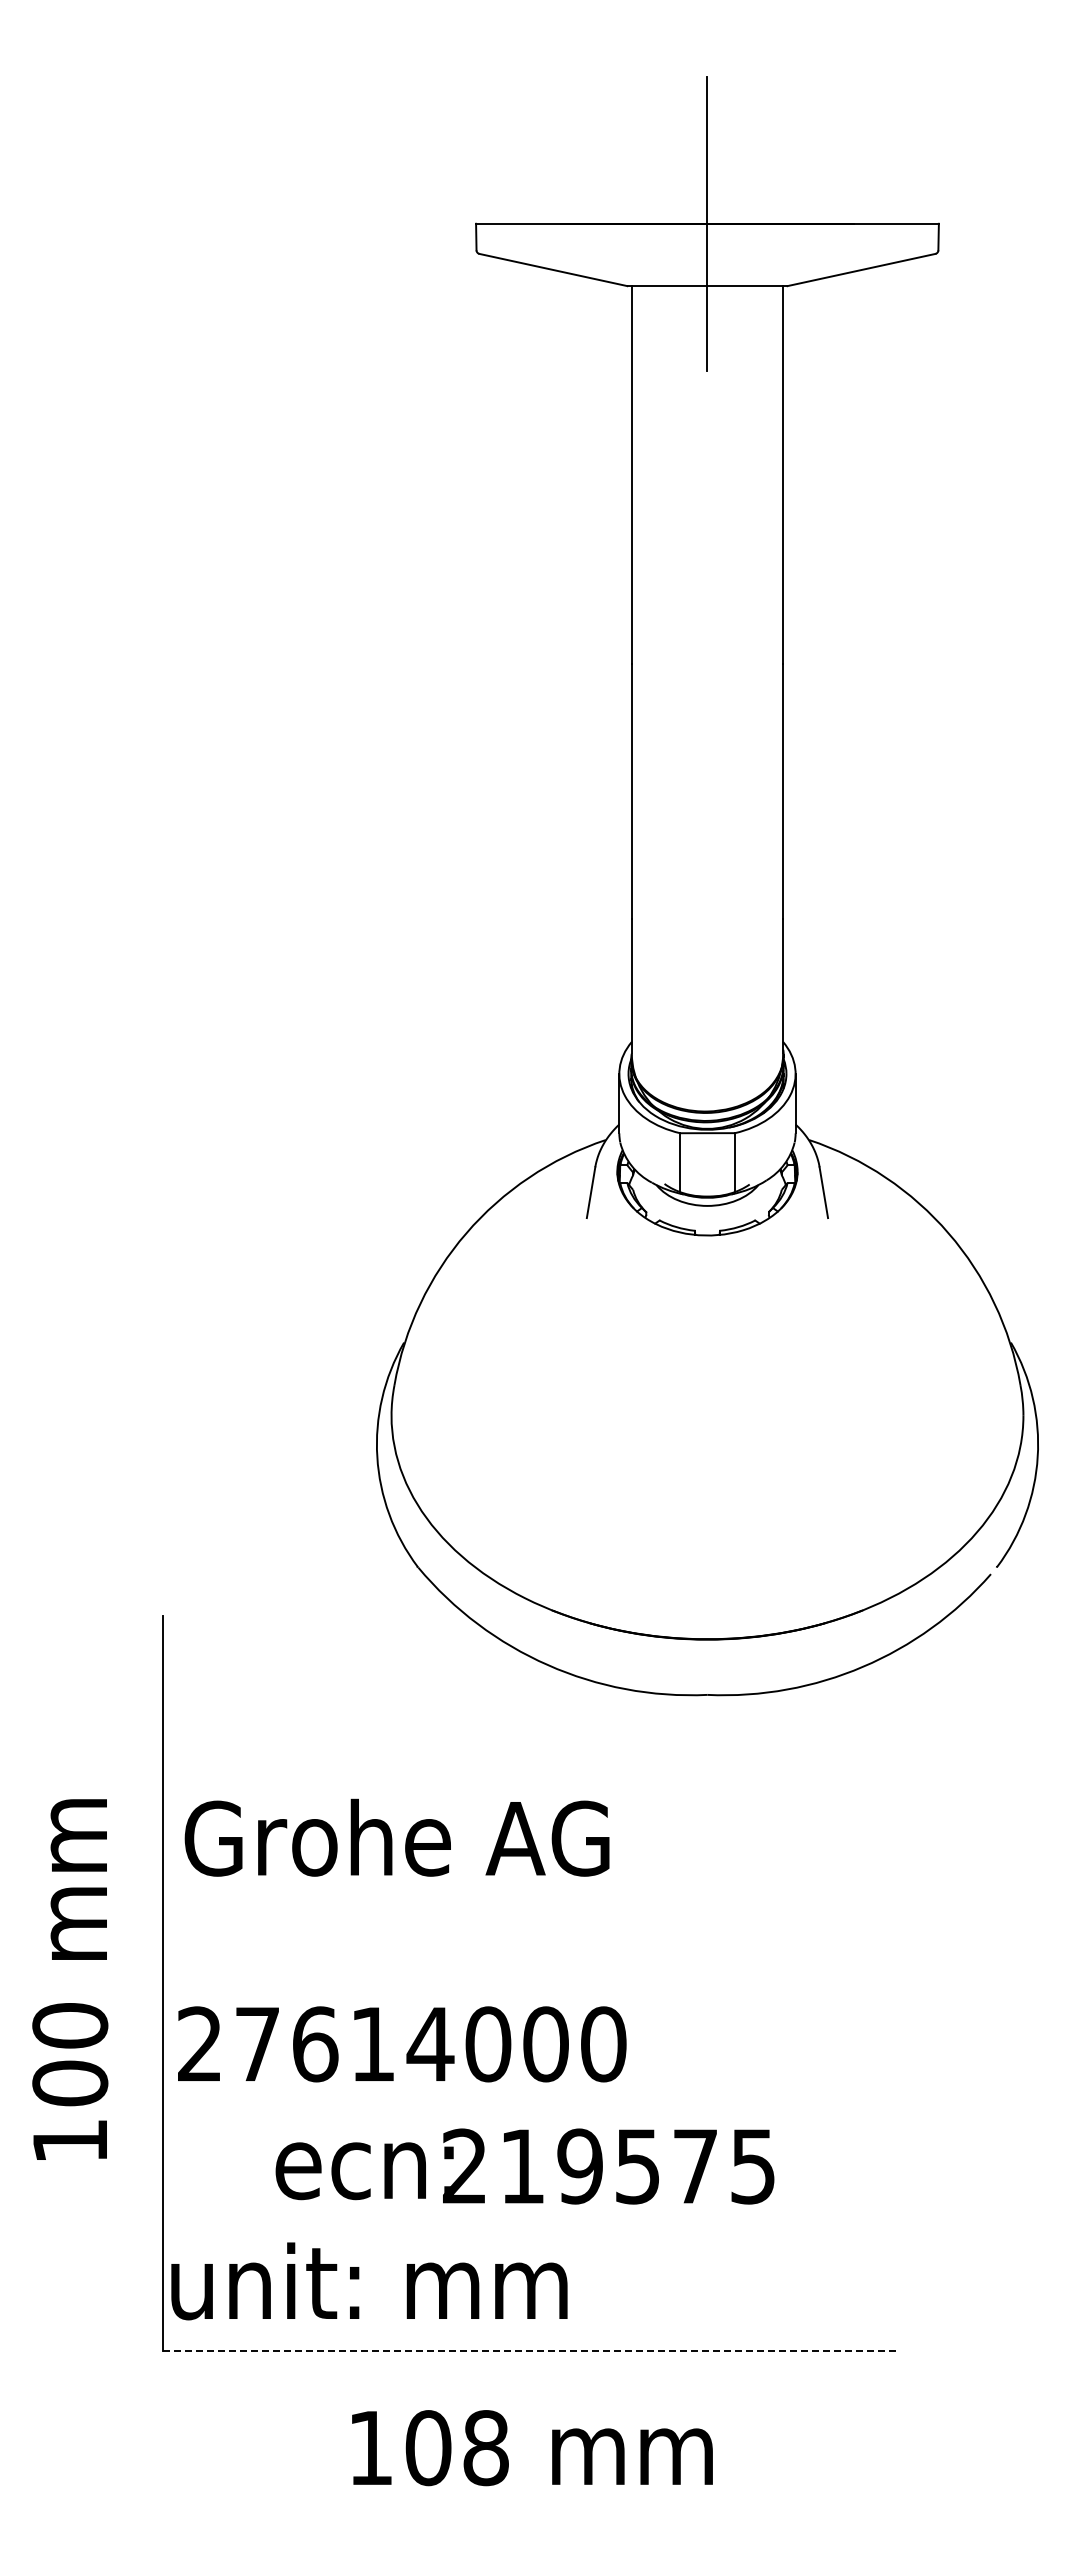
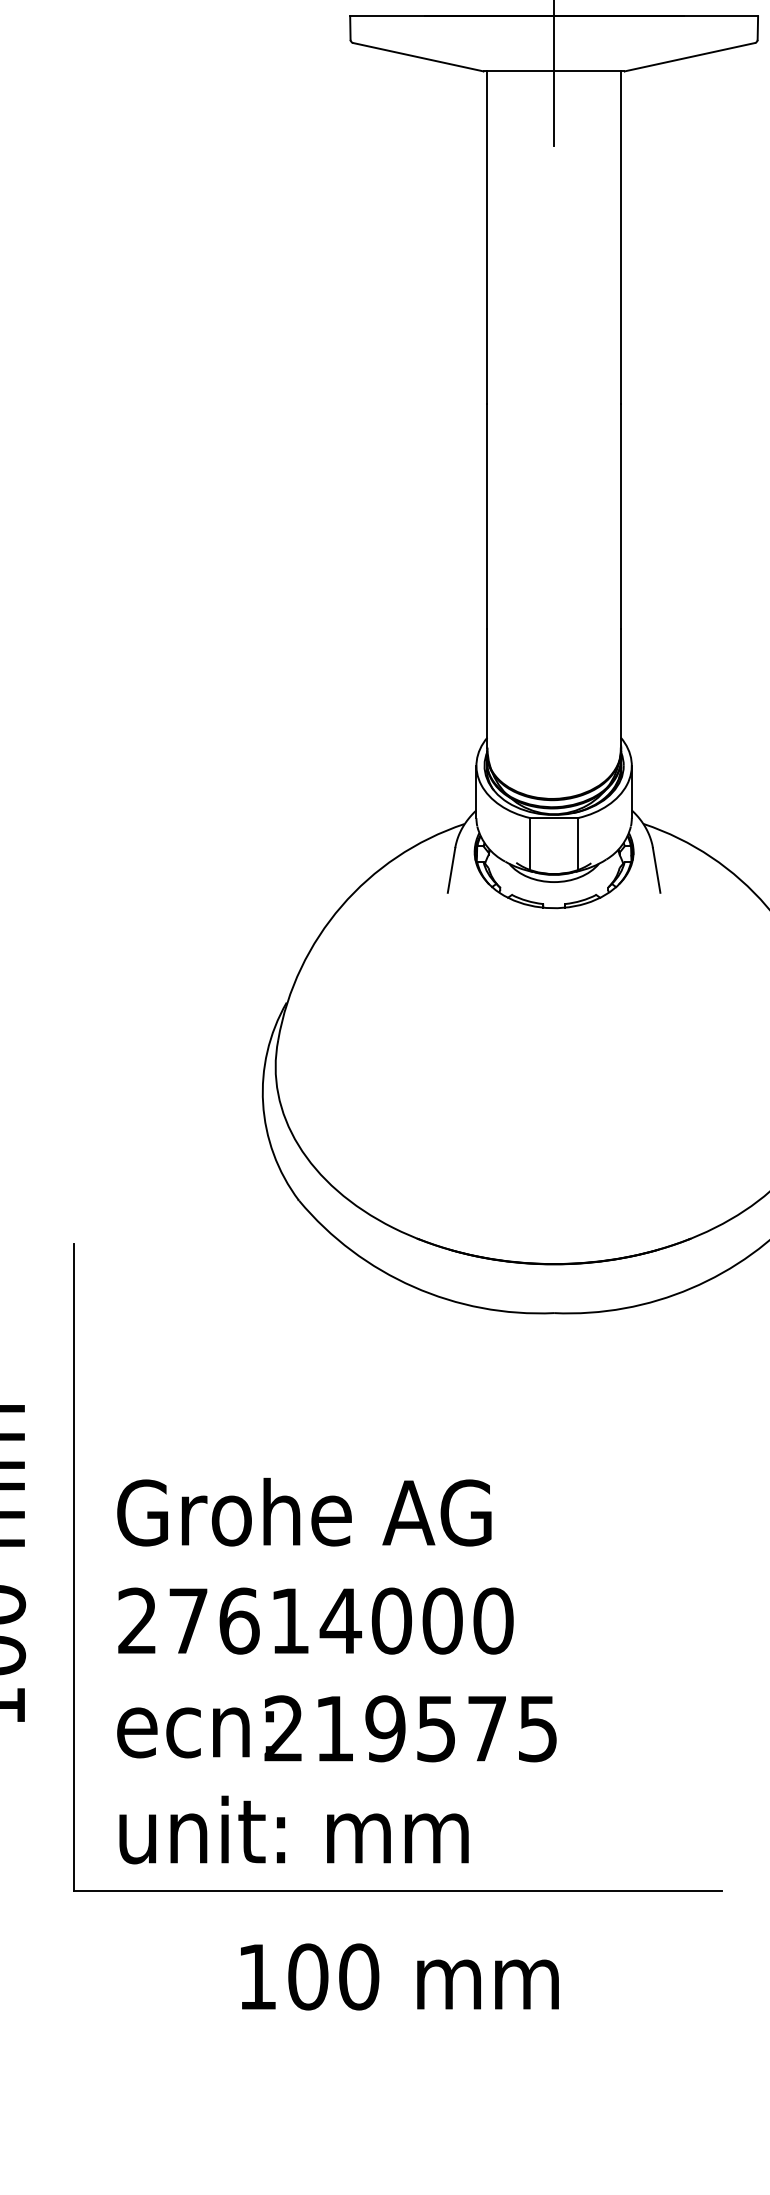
text: (396, 1837) -> (303, 1511), moved
text: (402, 2044) -> (316, 1621), moved
text: (524, 2166) -> (336, 1728), moved
text: (369, 2281) -> (294, 1830), moved
line: (530, 2350) -> (398, 1890), dashed -> solid
text: (486, 2447) -> (359, 1976), 108 -> 100

